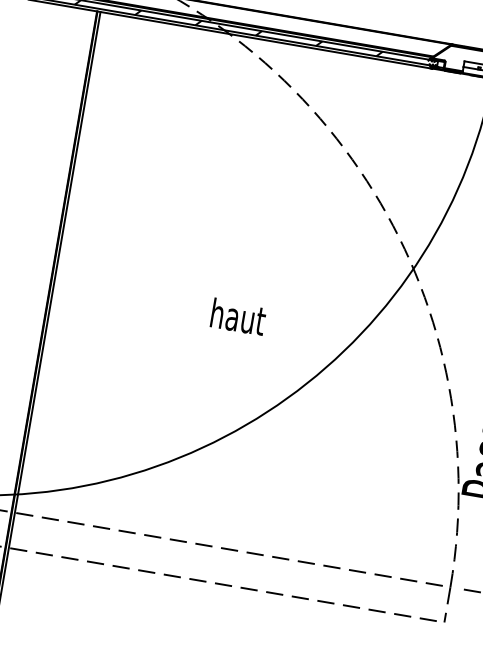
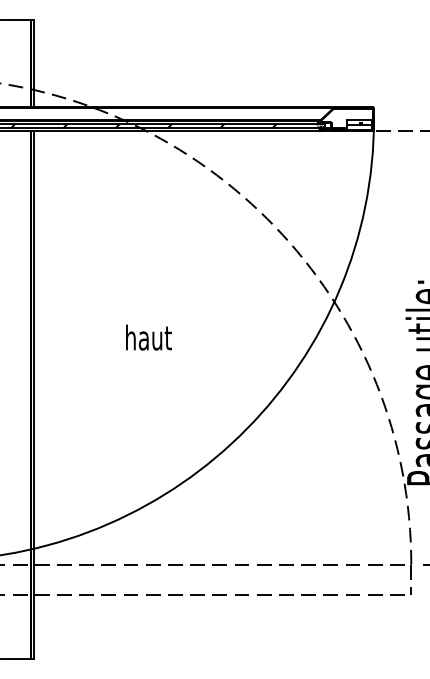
text: (238, 316) -> (148, 337), moved

